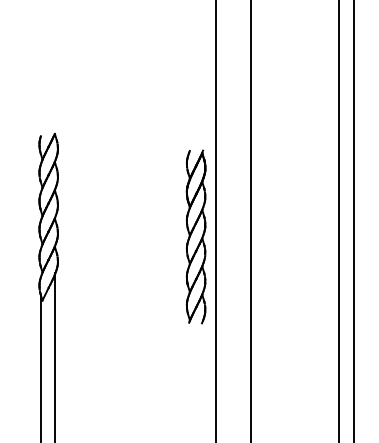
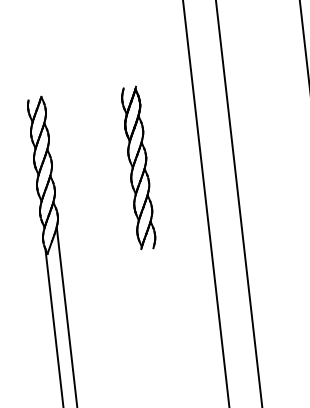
part: (195, 236) -> (138, 167), moved

